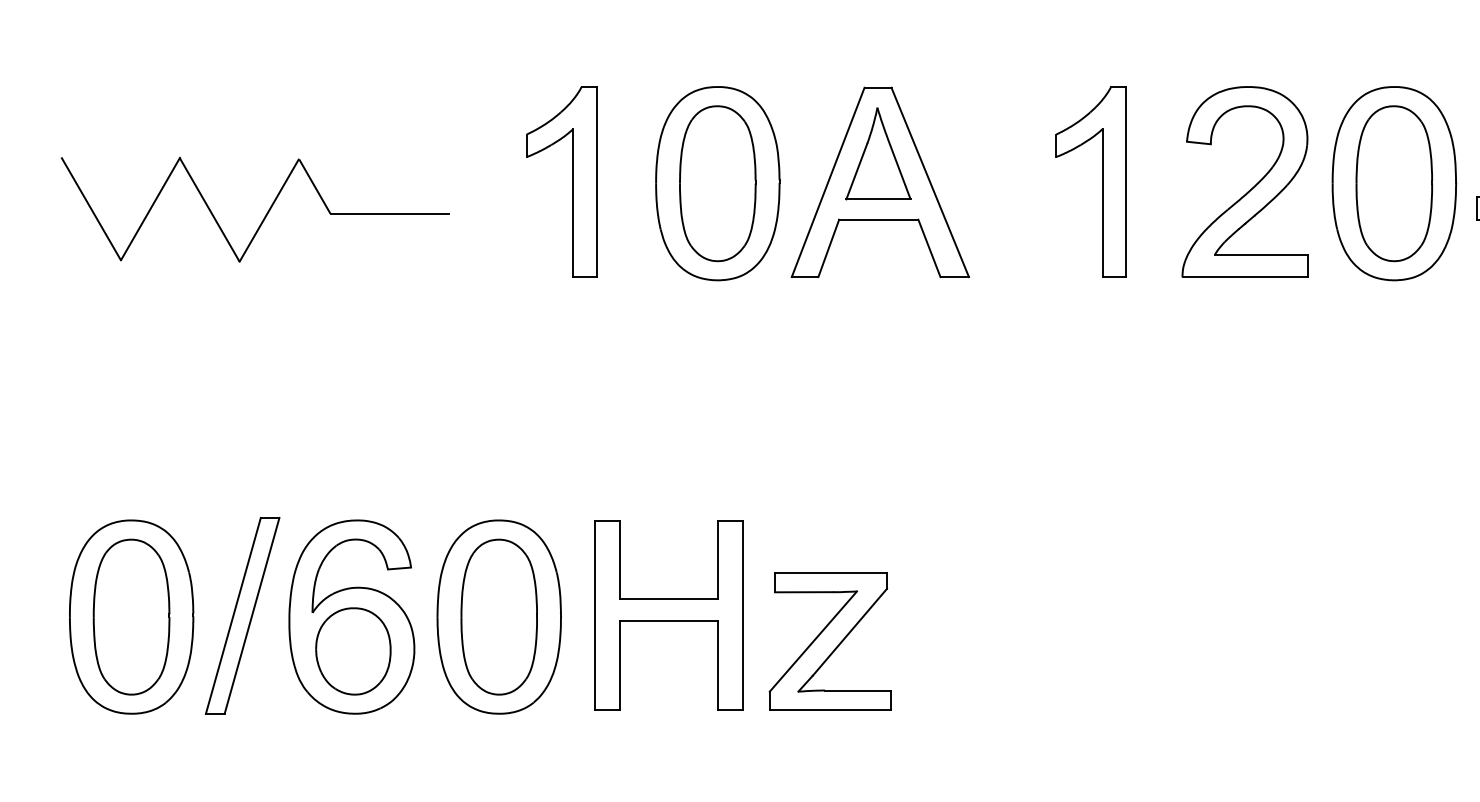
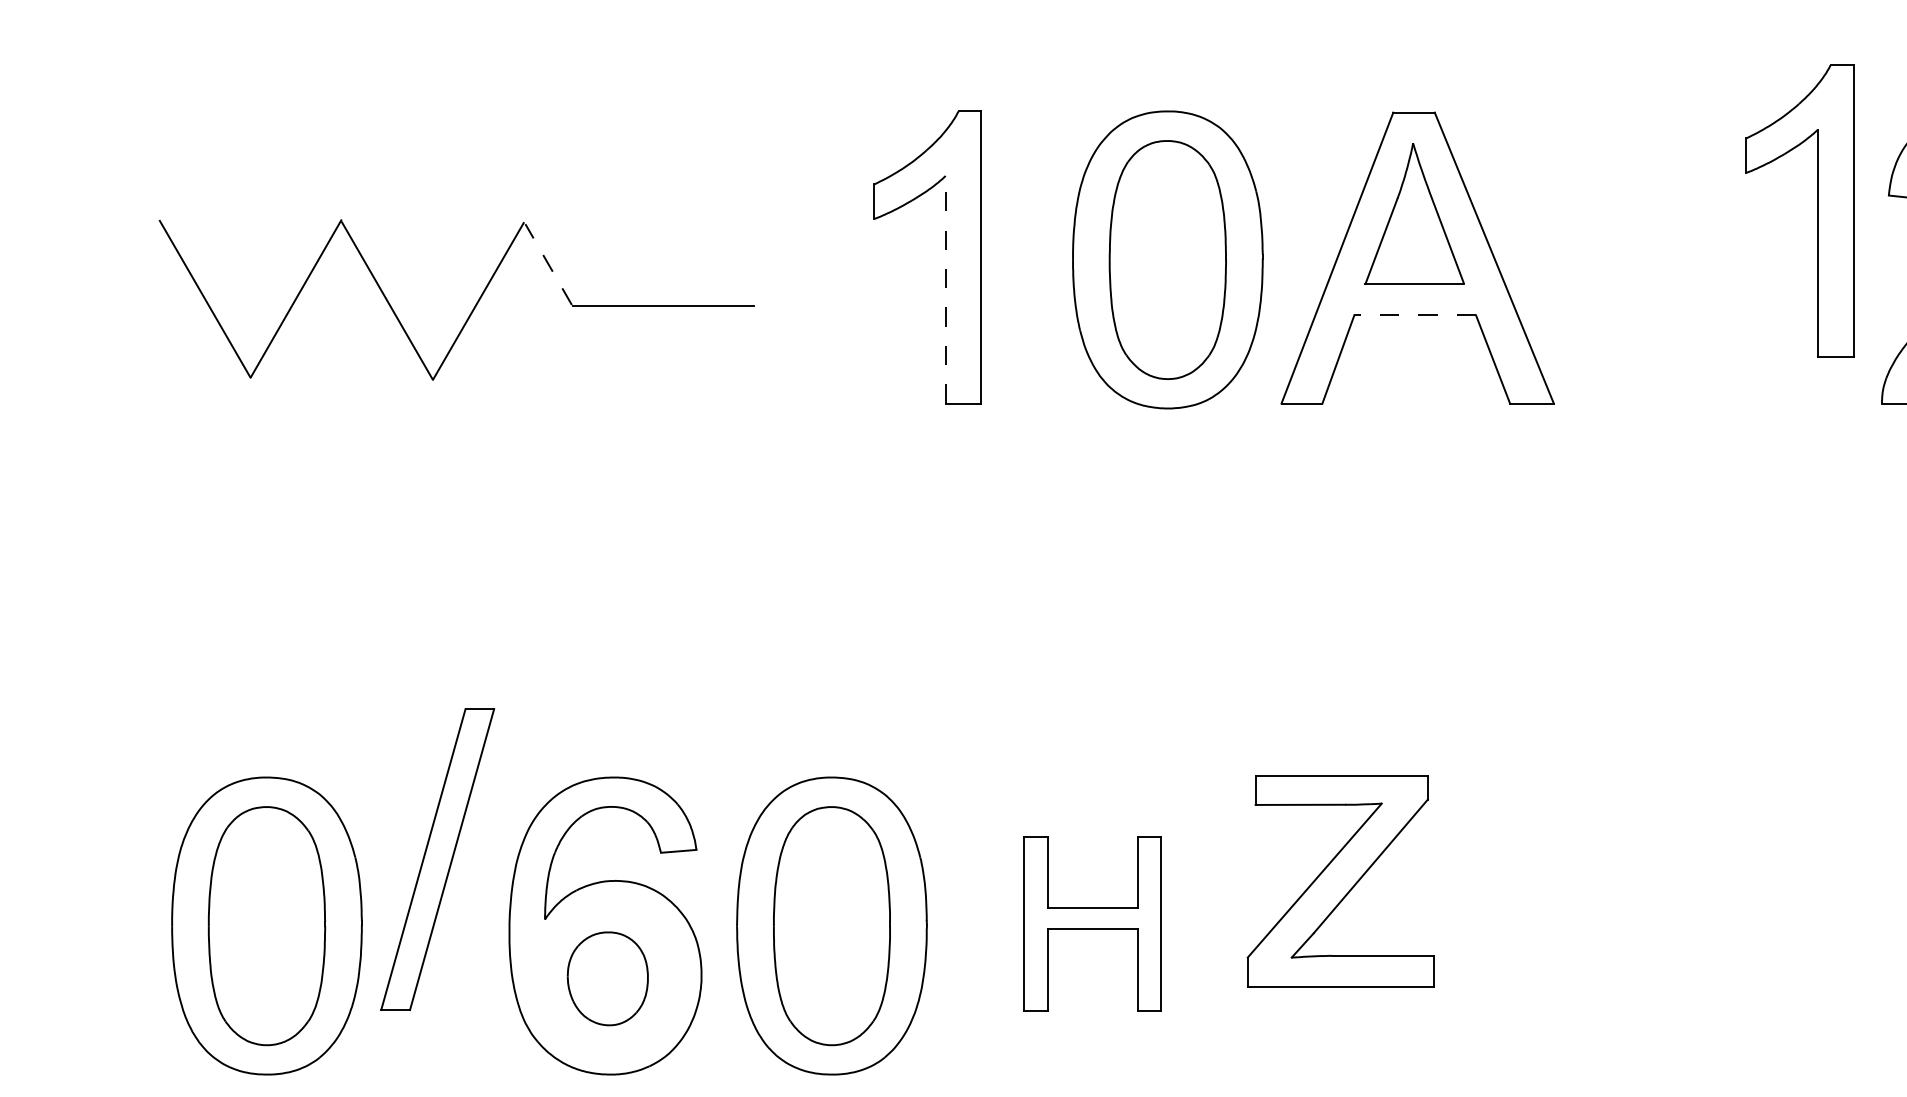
part: (1102, 181) -> (1817, 210), moved
line: (314, 186) -> (548, 264), solid -> dashed
line: (573, 202) -> (946, 288), solid -> dashed
line: (878, 219) -> (1414, 315), solid -> dashed
part: (242, 615) -> (437, 859), moved
part: (668, 615) -> (1092, 923), size x0.6
part: (829, 641) -> (1339, 880), moved
part: (353, 651) -> (607, 978), size x0.7

